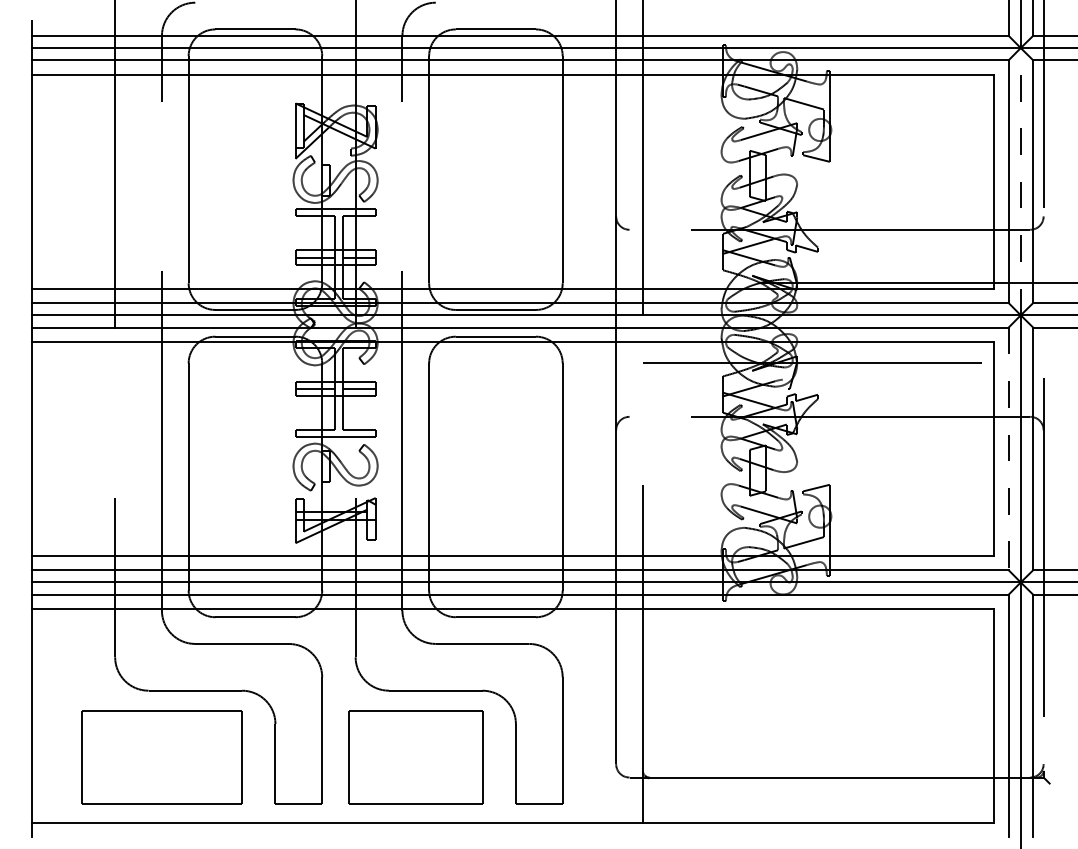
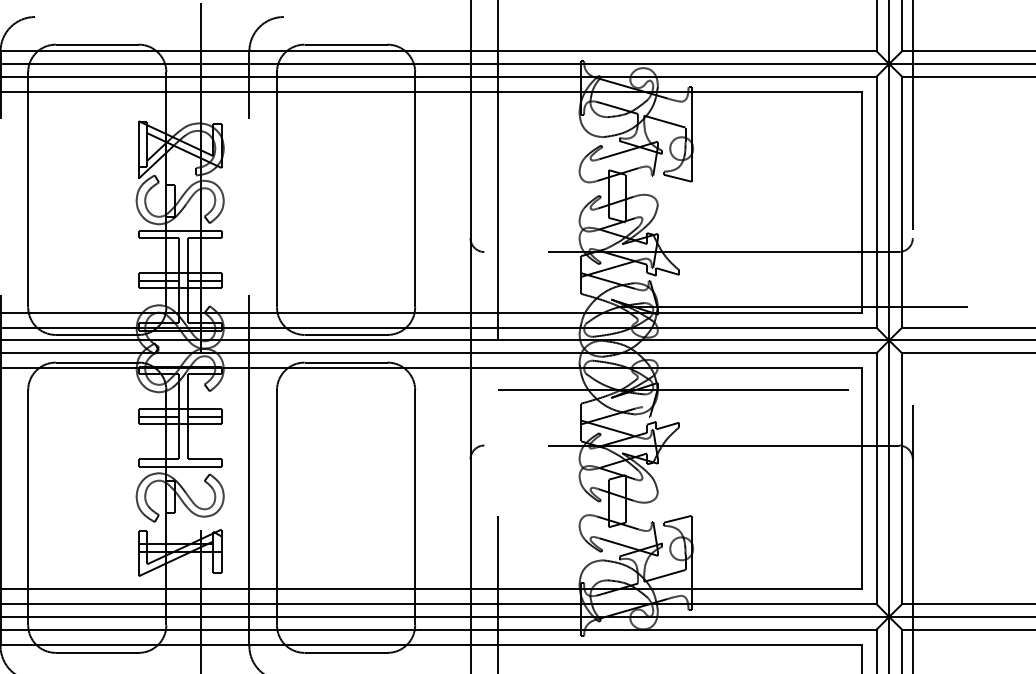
line: (1020, 181) -> (888, 202), dashed -> solid
line: (1008, 449) -> (876, 479), dashed -> solid

